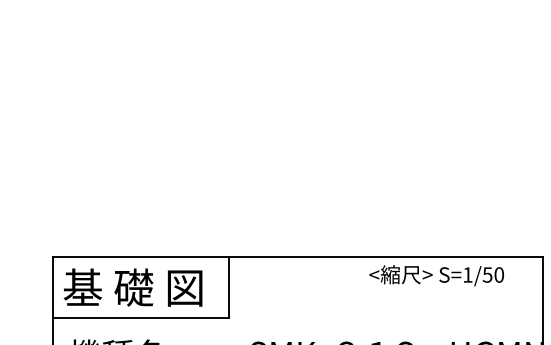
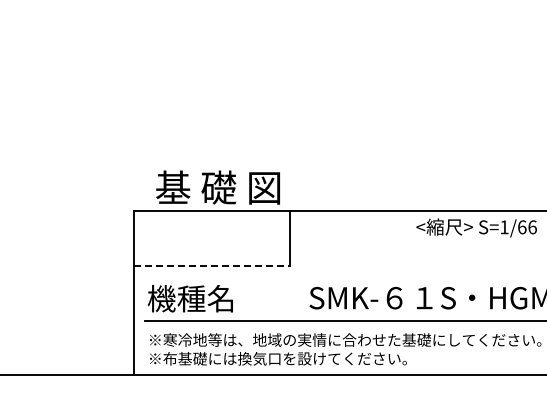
text: (492, 275) -> (526, 227), S=1/50 -> S=1/66
text: (132, 287) -> (217, 187), moved
line: (141, 317) -> (212, 265), solid -> dashed

